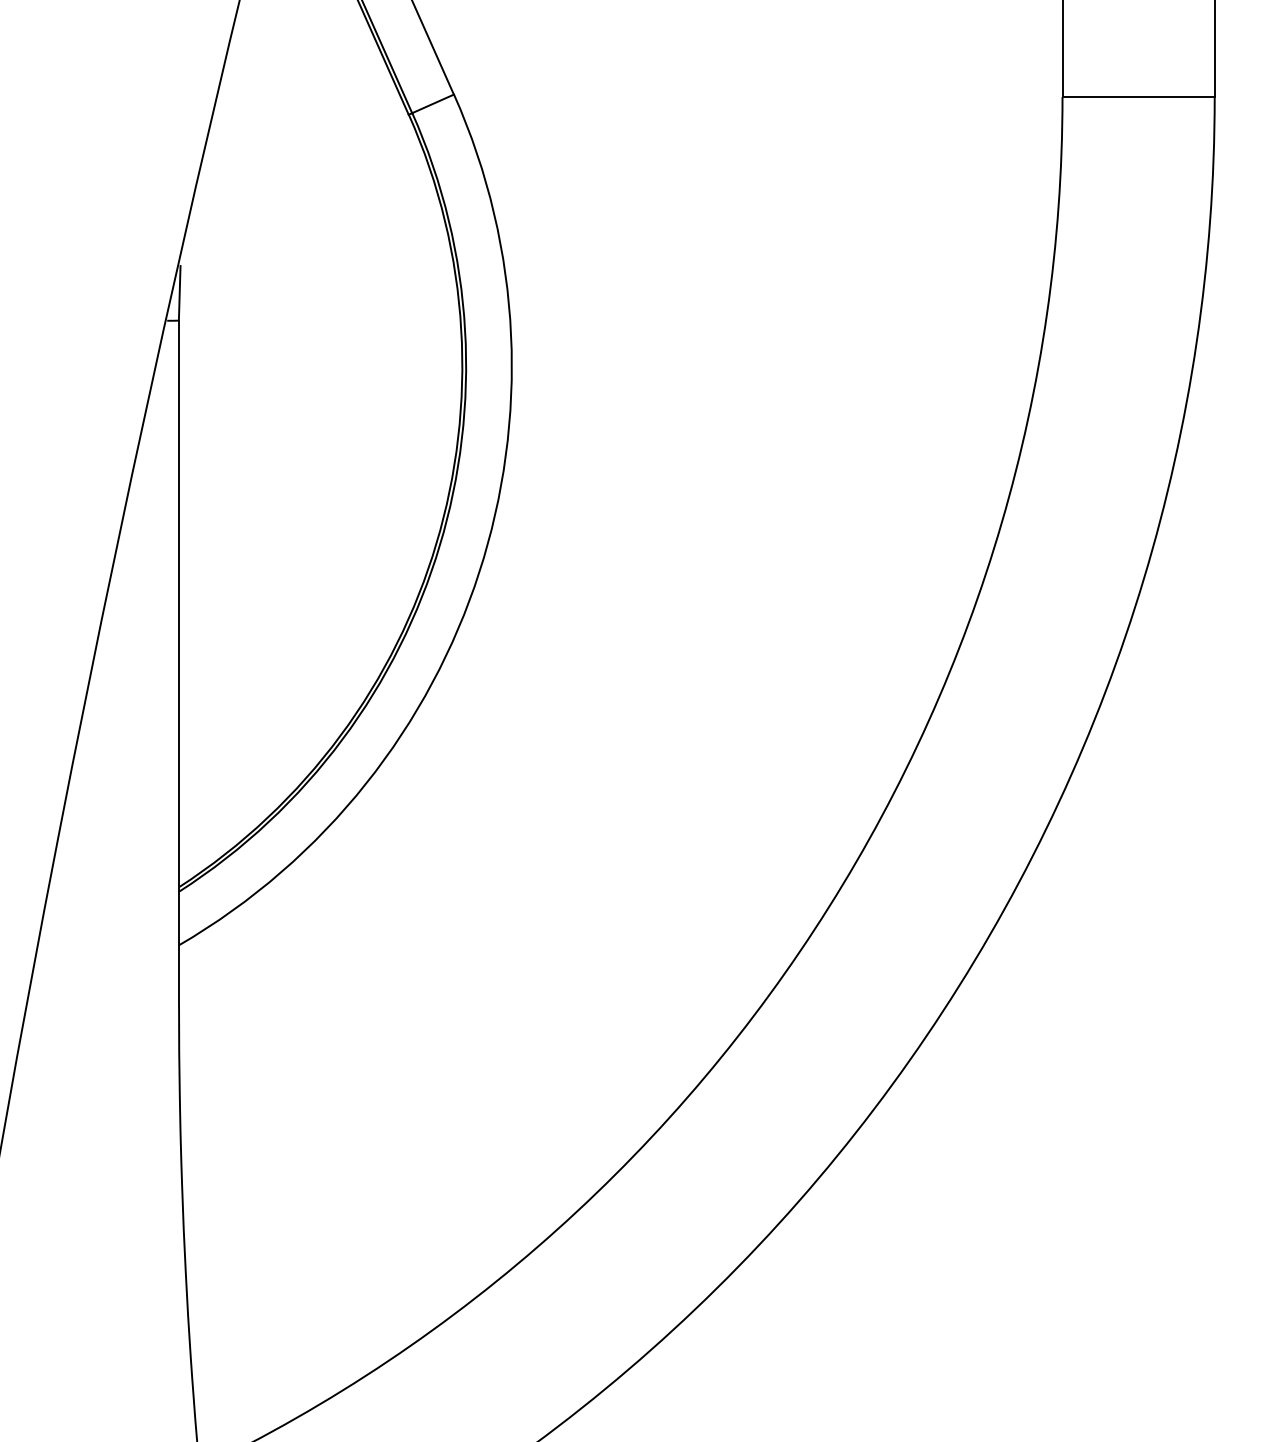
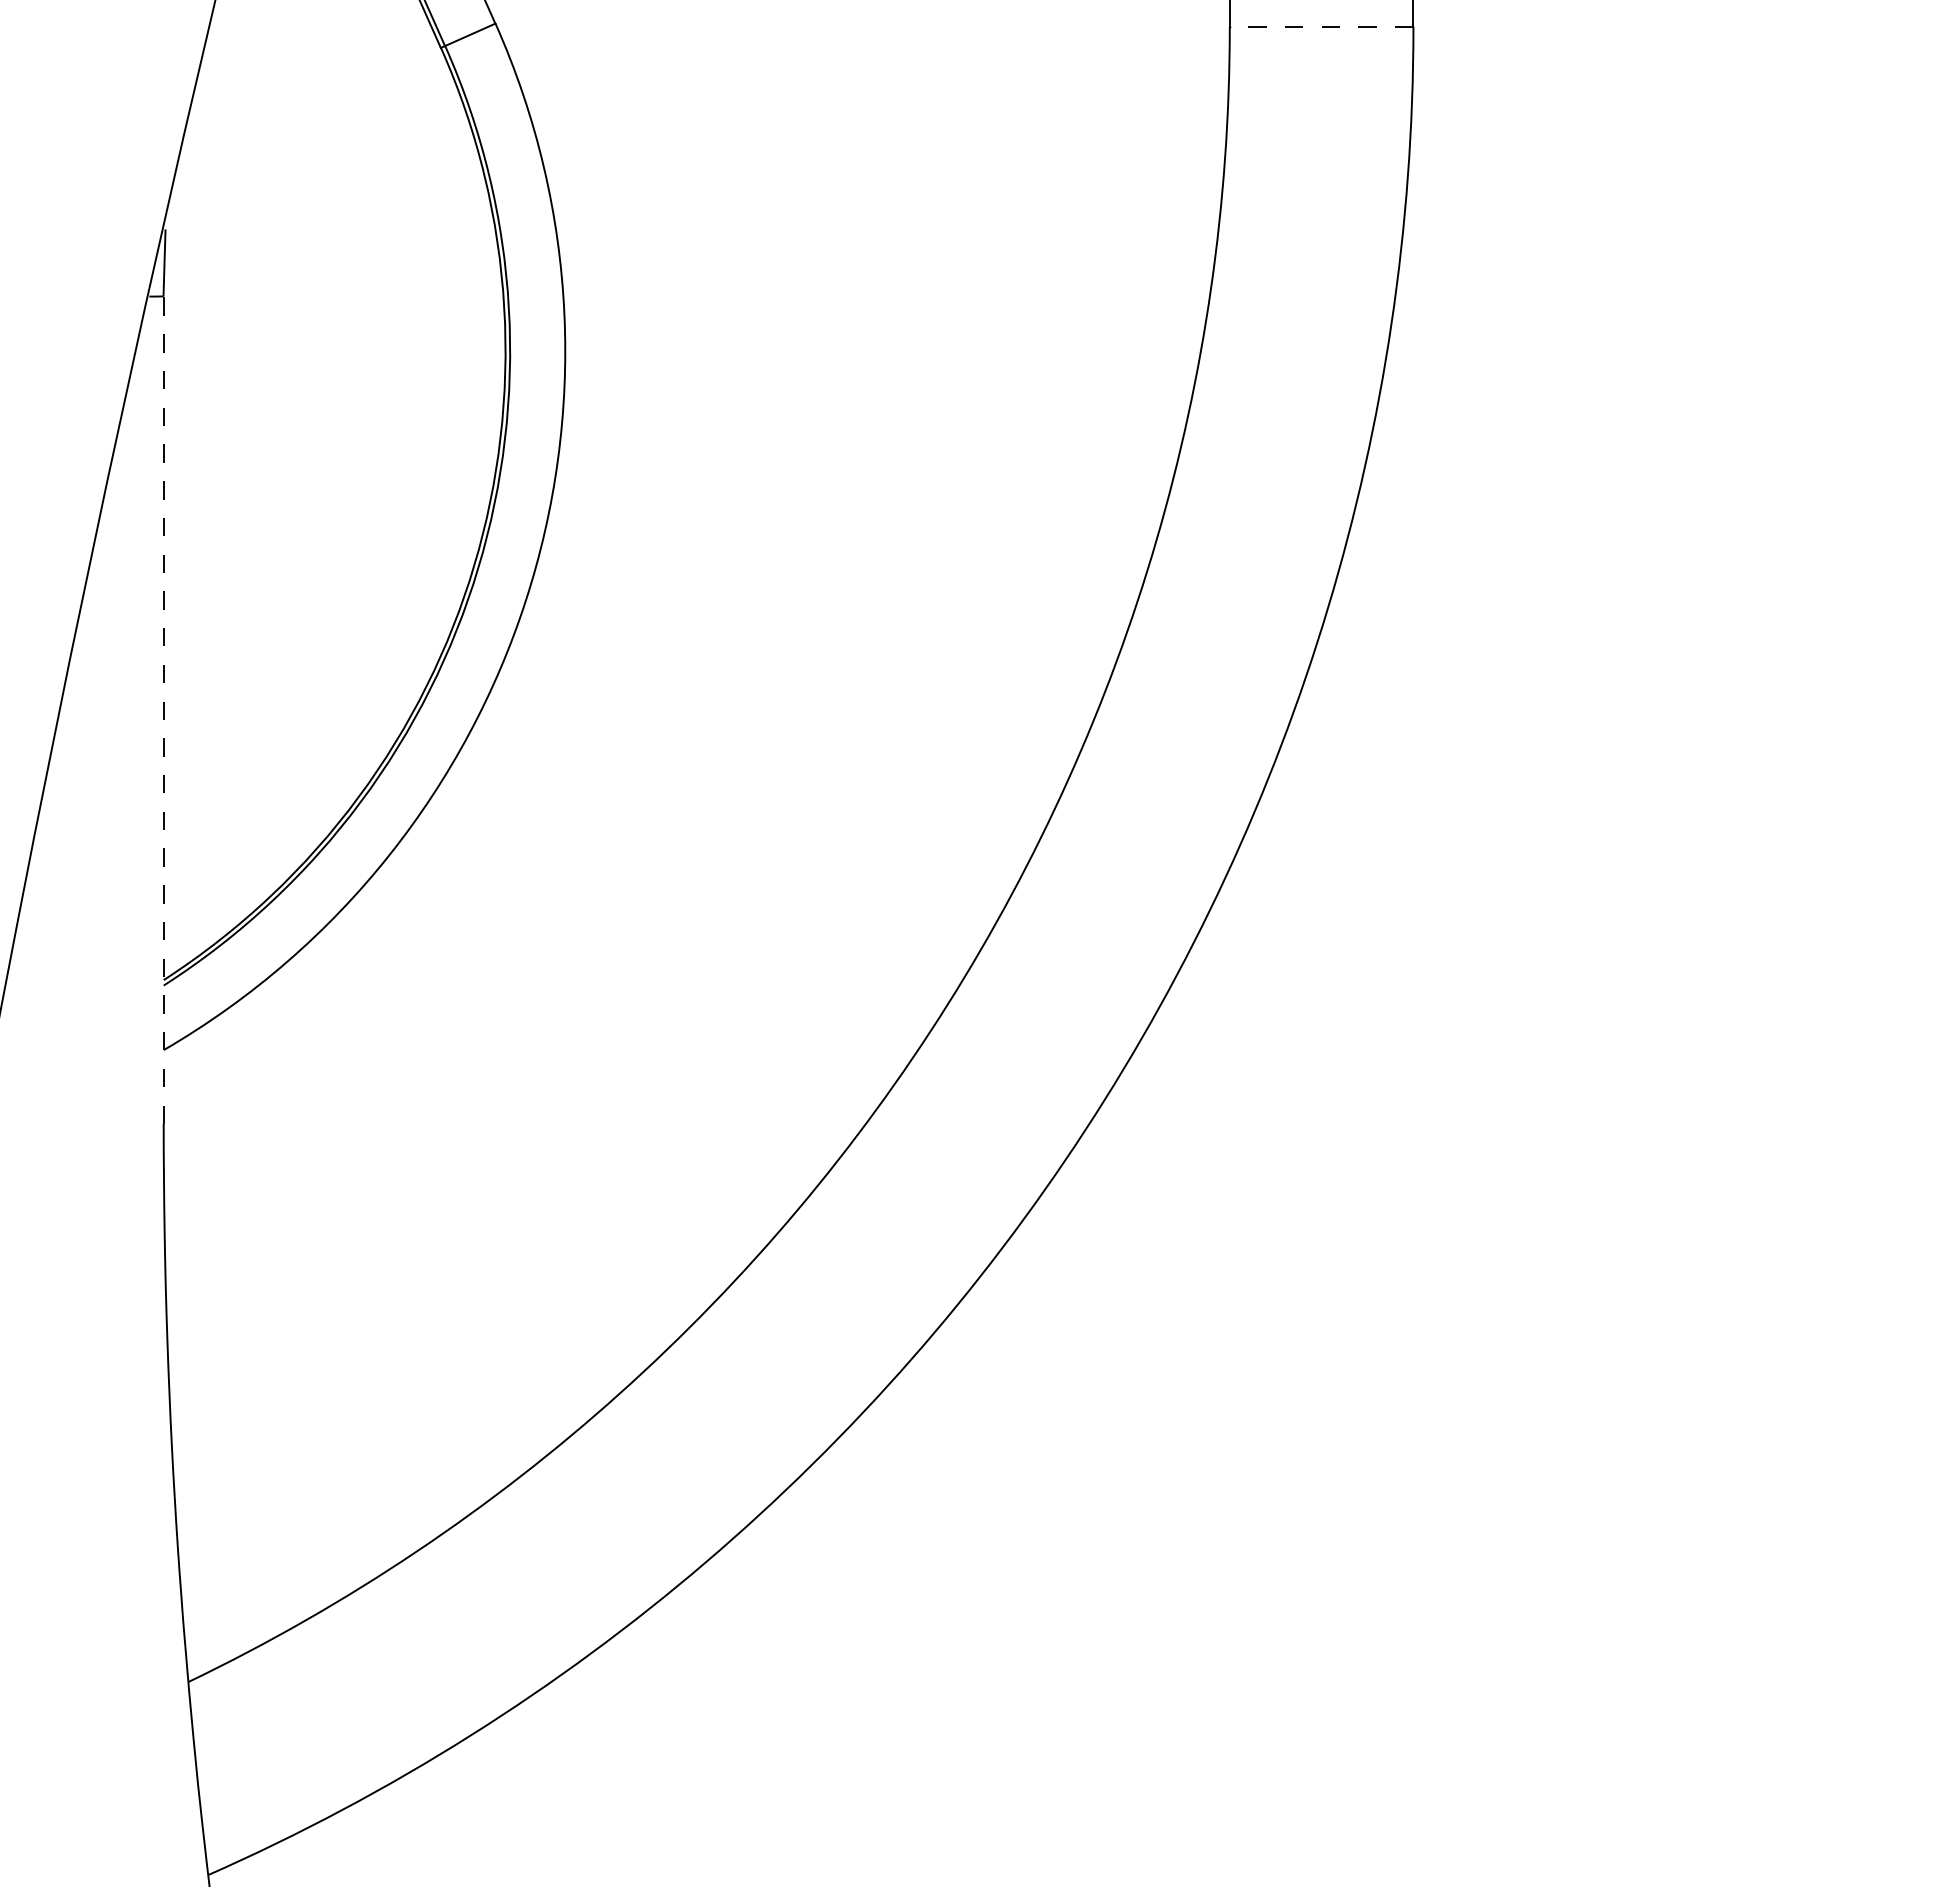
line: (1138, 96) -> (1321, 26), solid -> dashed
line: (178, 663) -> (163, 710), solid -> dashed

